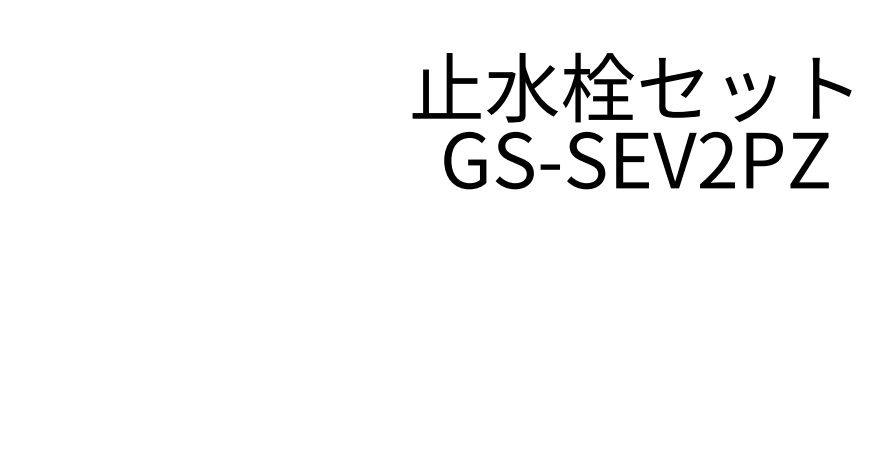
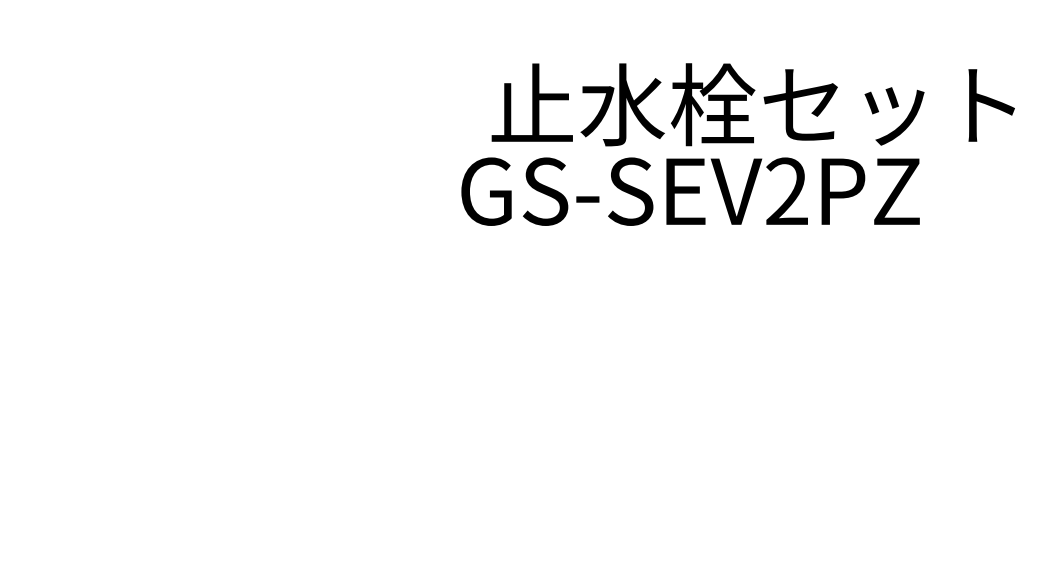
text: (636, 160) -> (690, 191), moved

